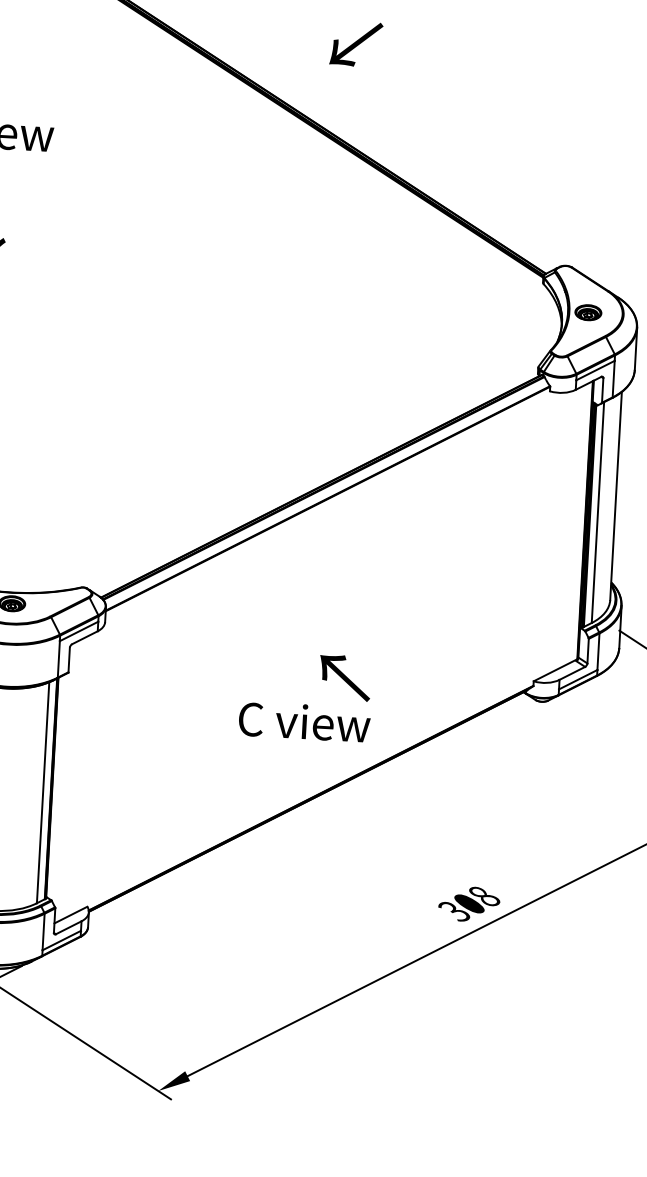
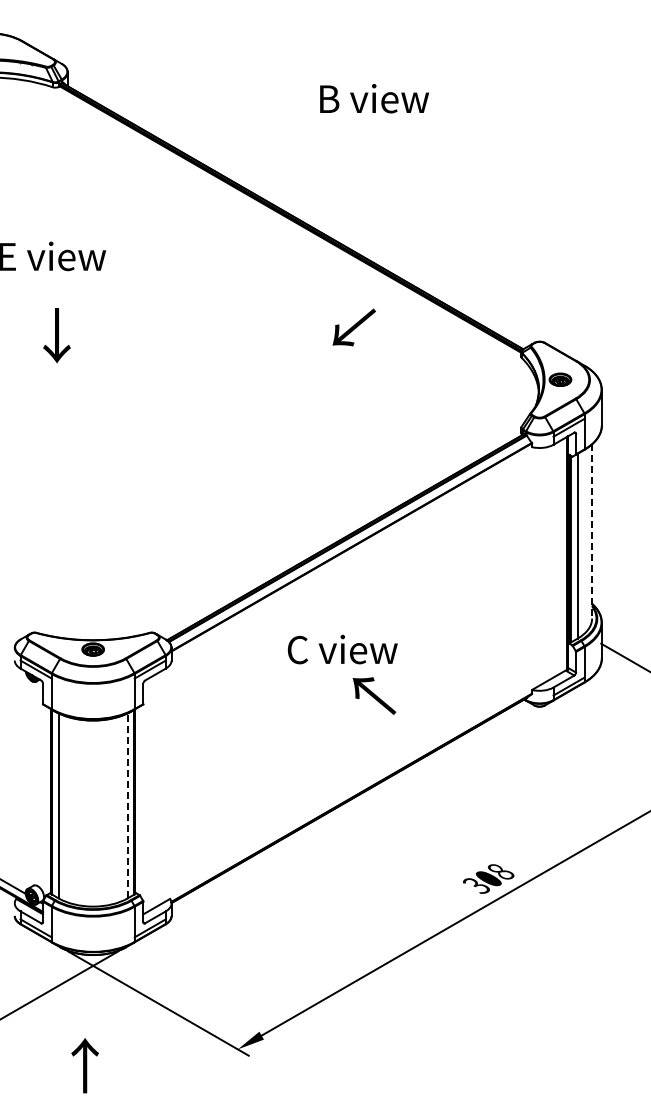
text: (355, 44) -> (353, 327), moved
line: (616, 497) -> (592, 532), solid -> dashed
text: (304, 721) -> (342, 649), moved
line: (42, 792) -> (127, 805), solid -> dashed

